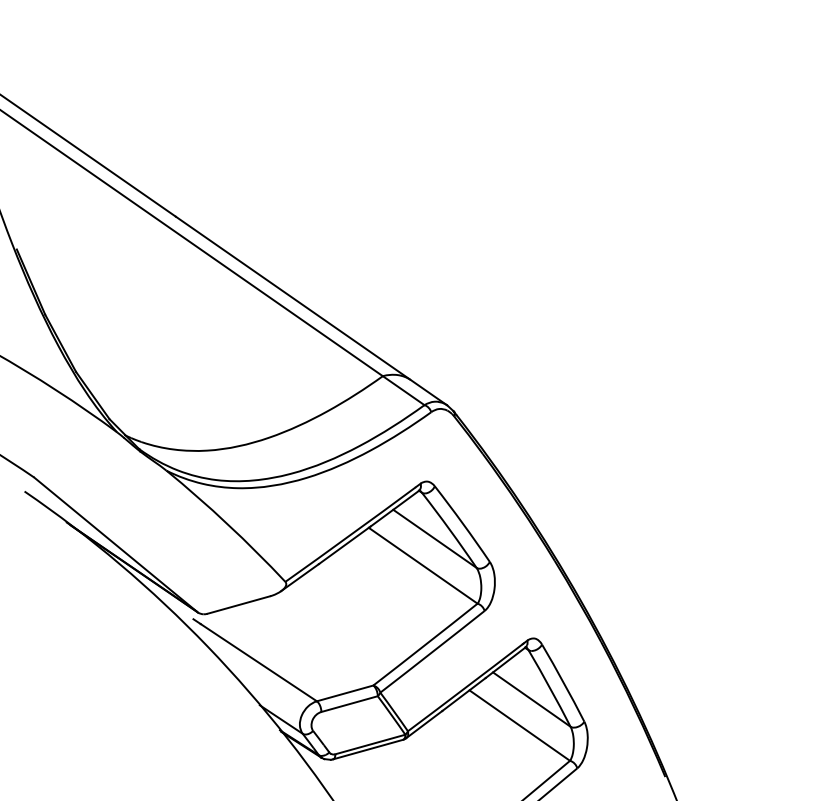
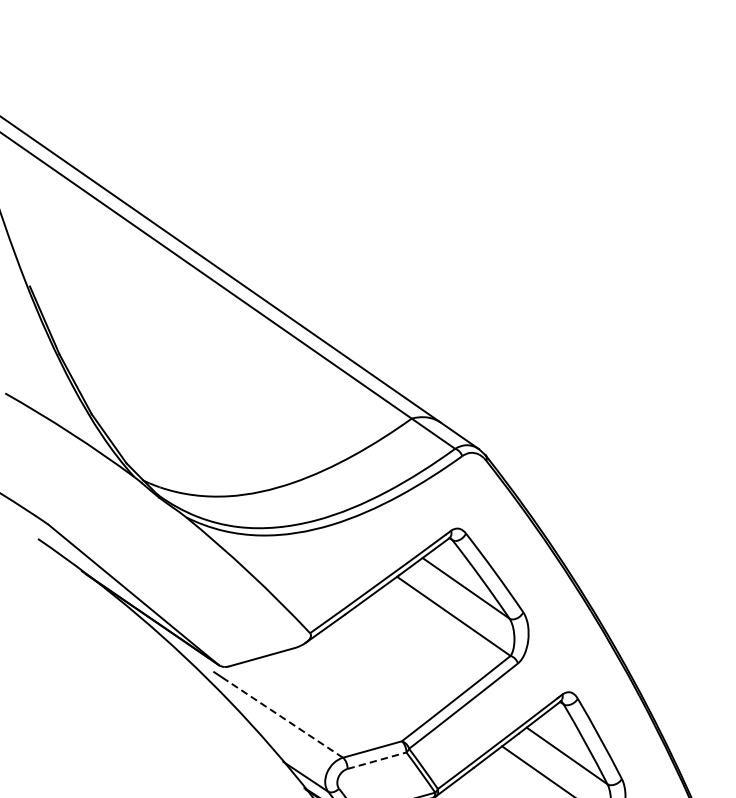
line: (258, 662) -> (282, 717), solid -> dashed
line: (350, 703) -> (377, 760), solid -> dashed

